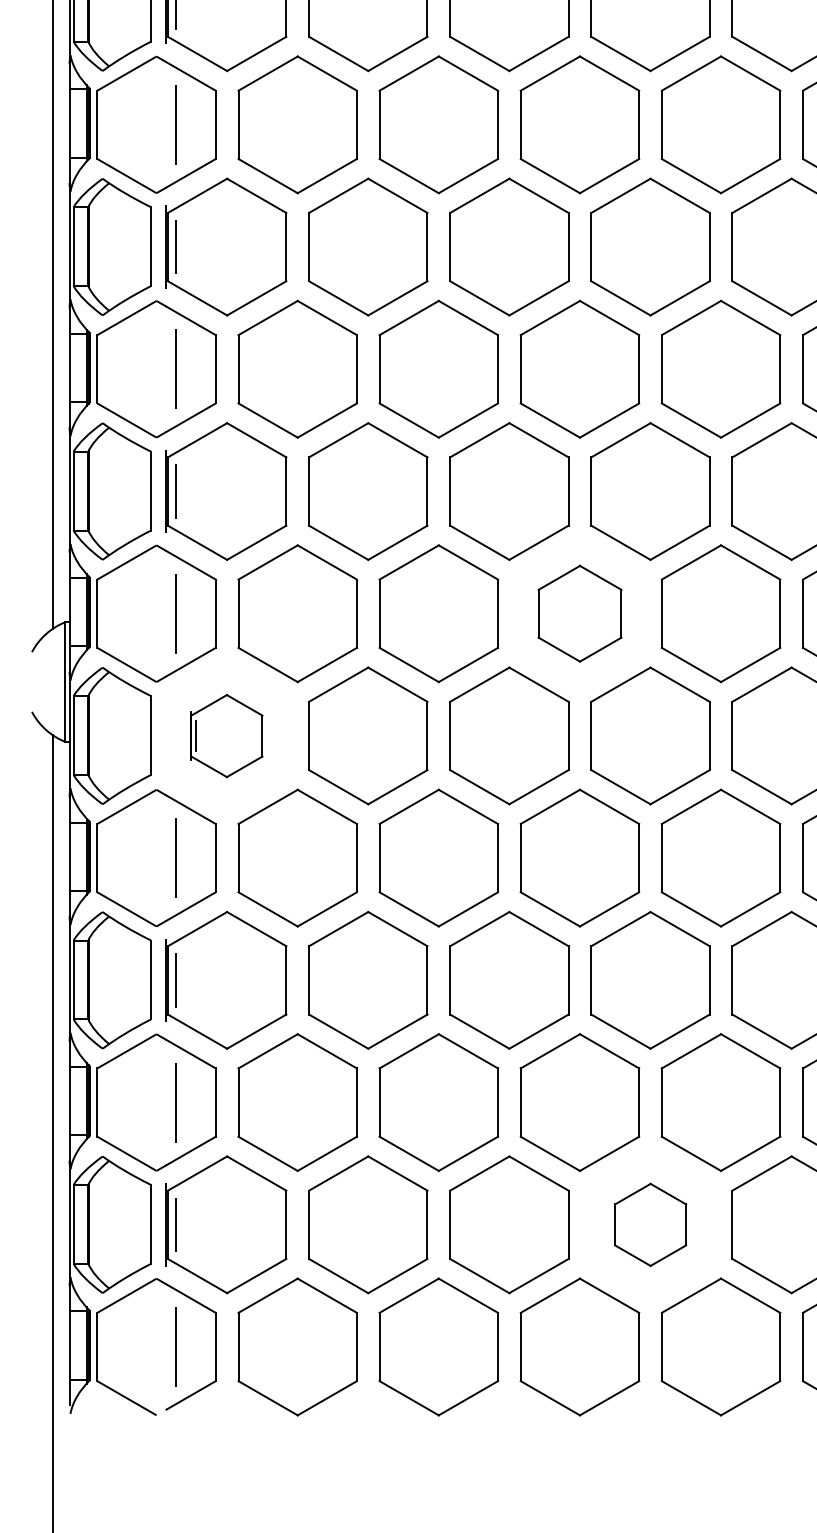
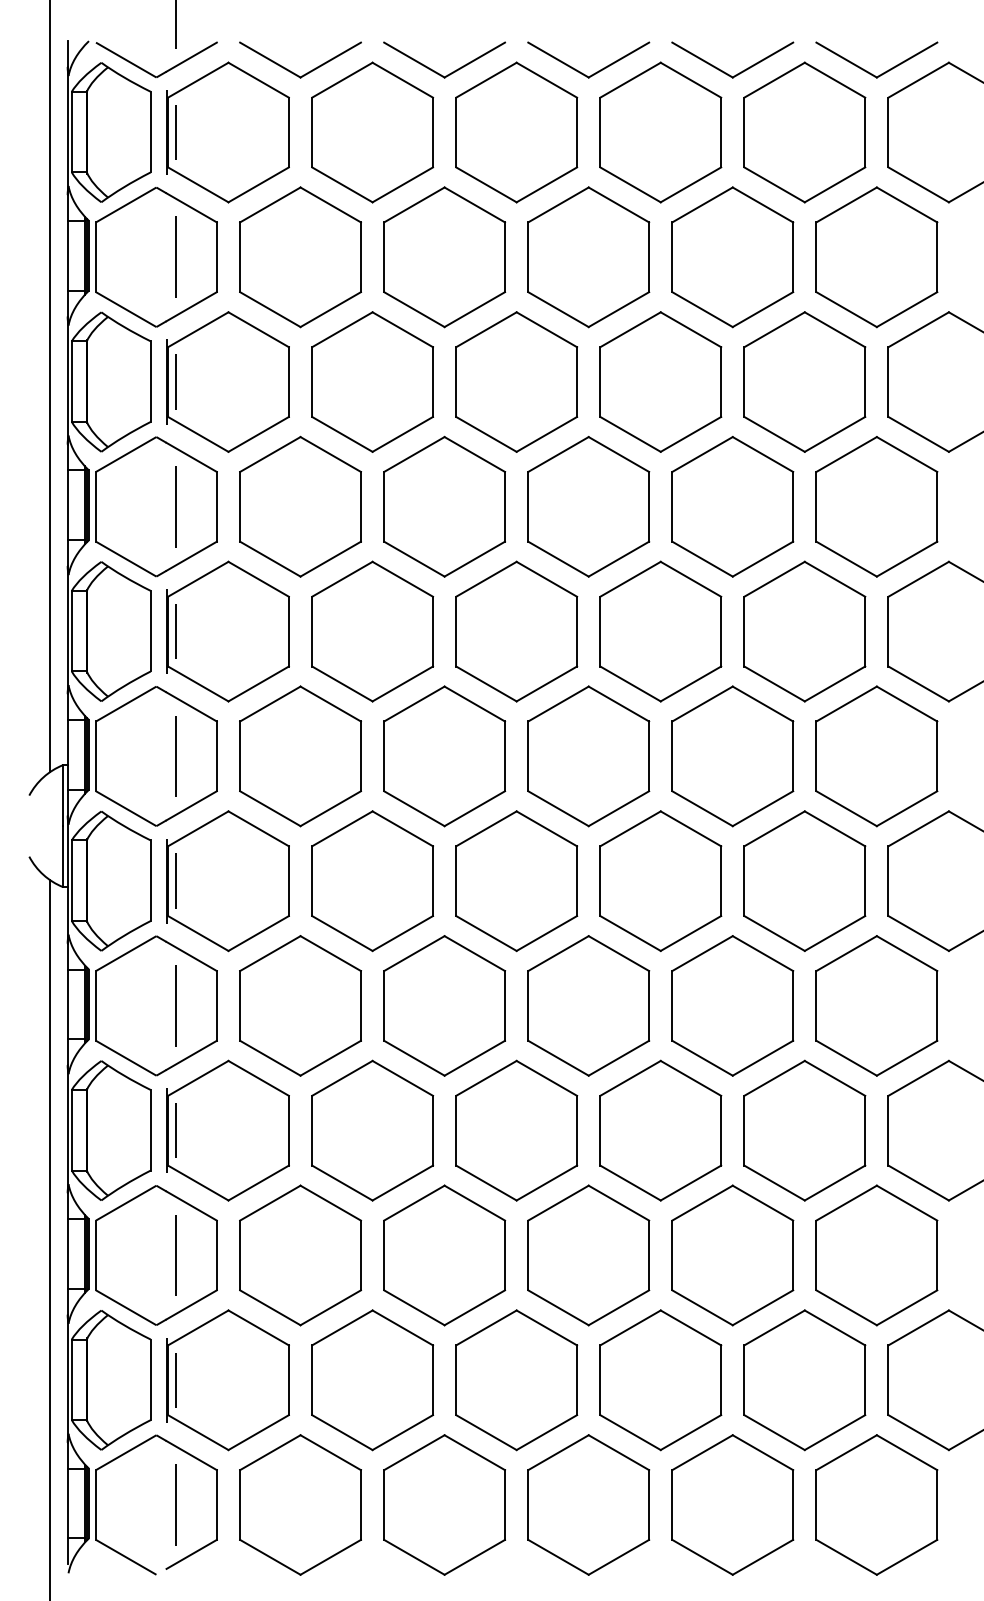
part: (579, 613) -> (588, 756), size x1.43
part: (226, 736) -> (227, 881), size x1.67
part: (650, 1225) -> (660, 1380), size x1.67

